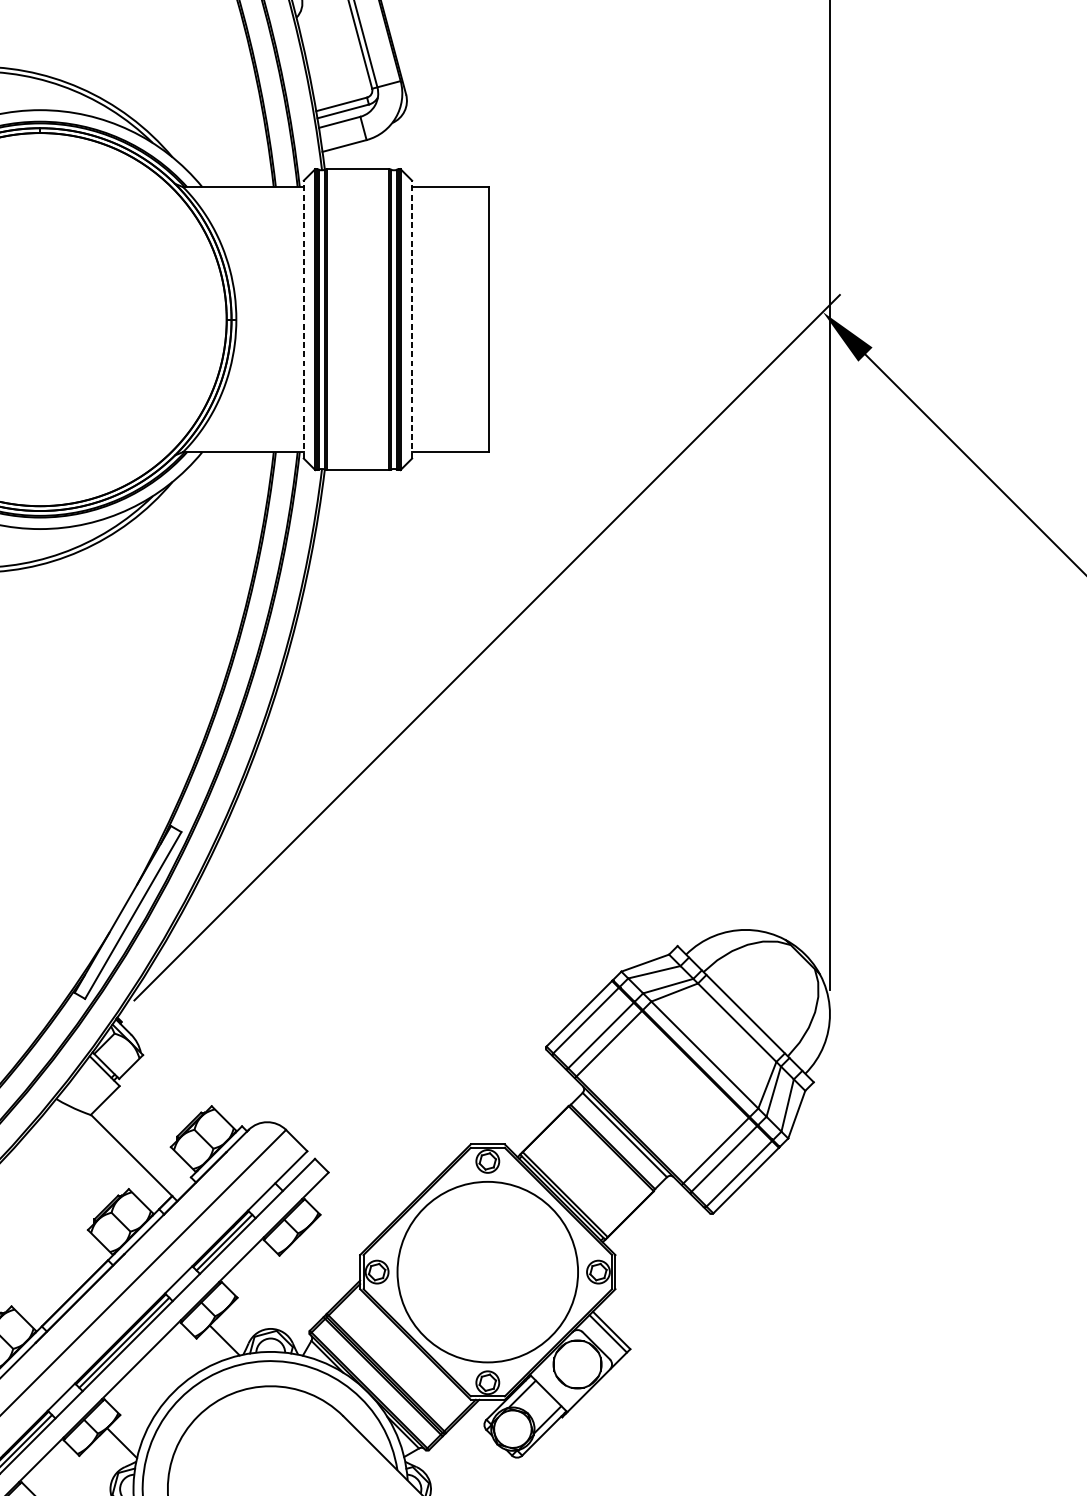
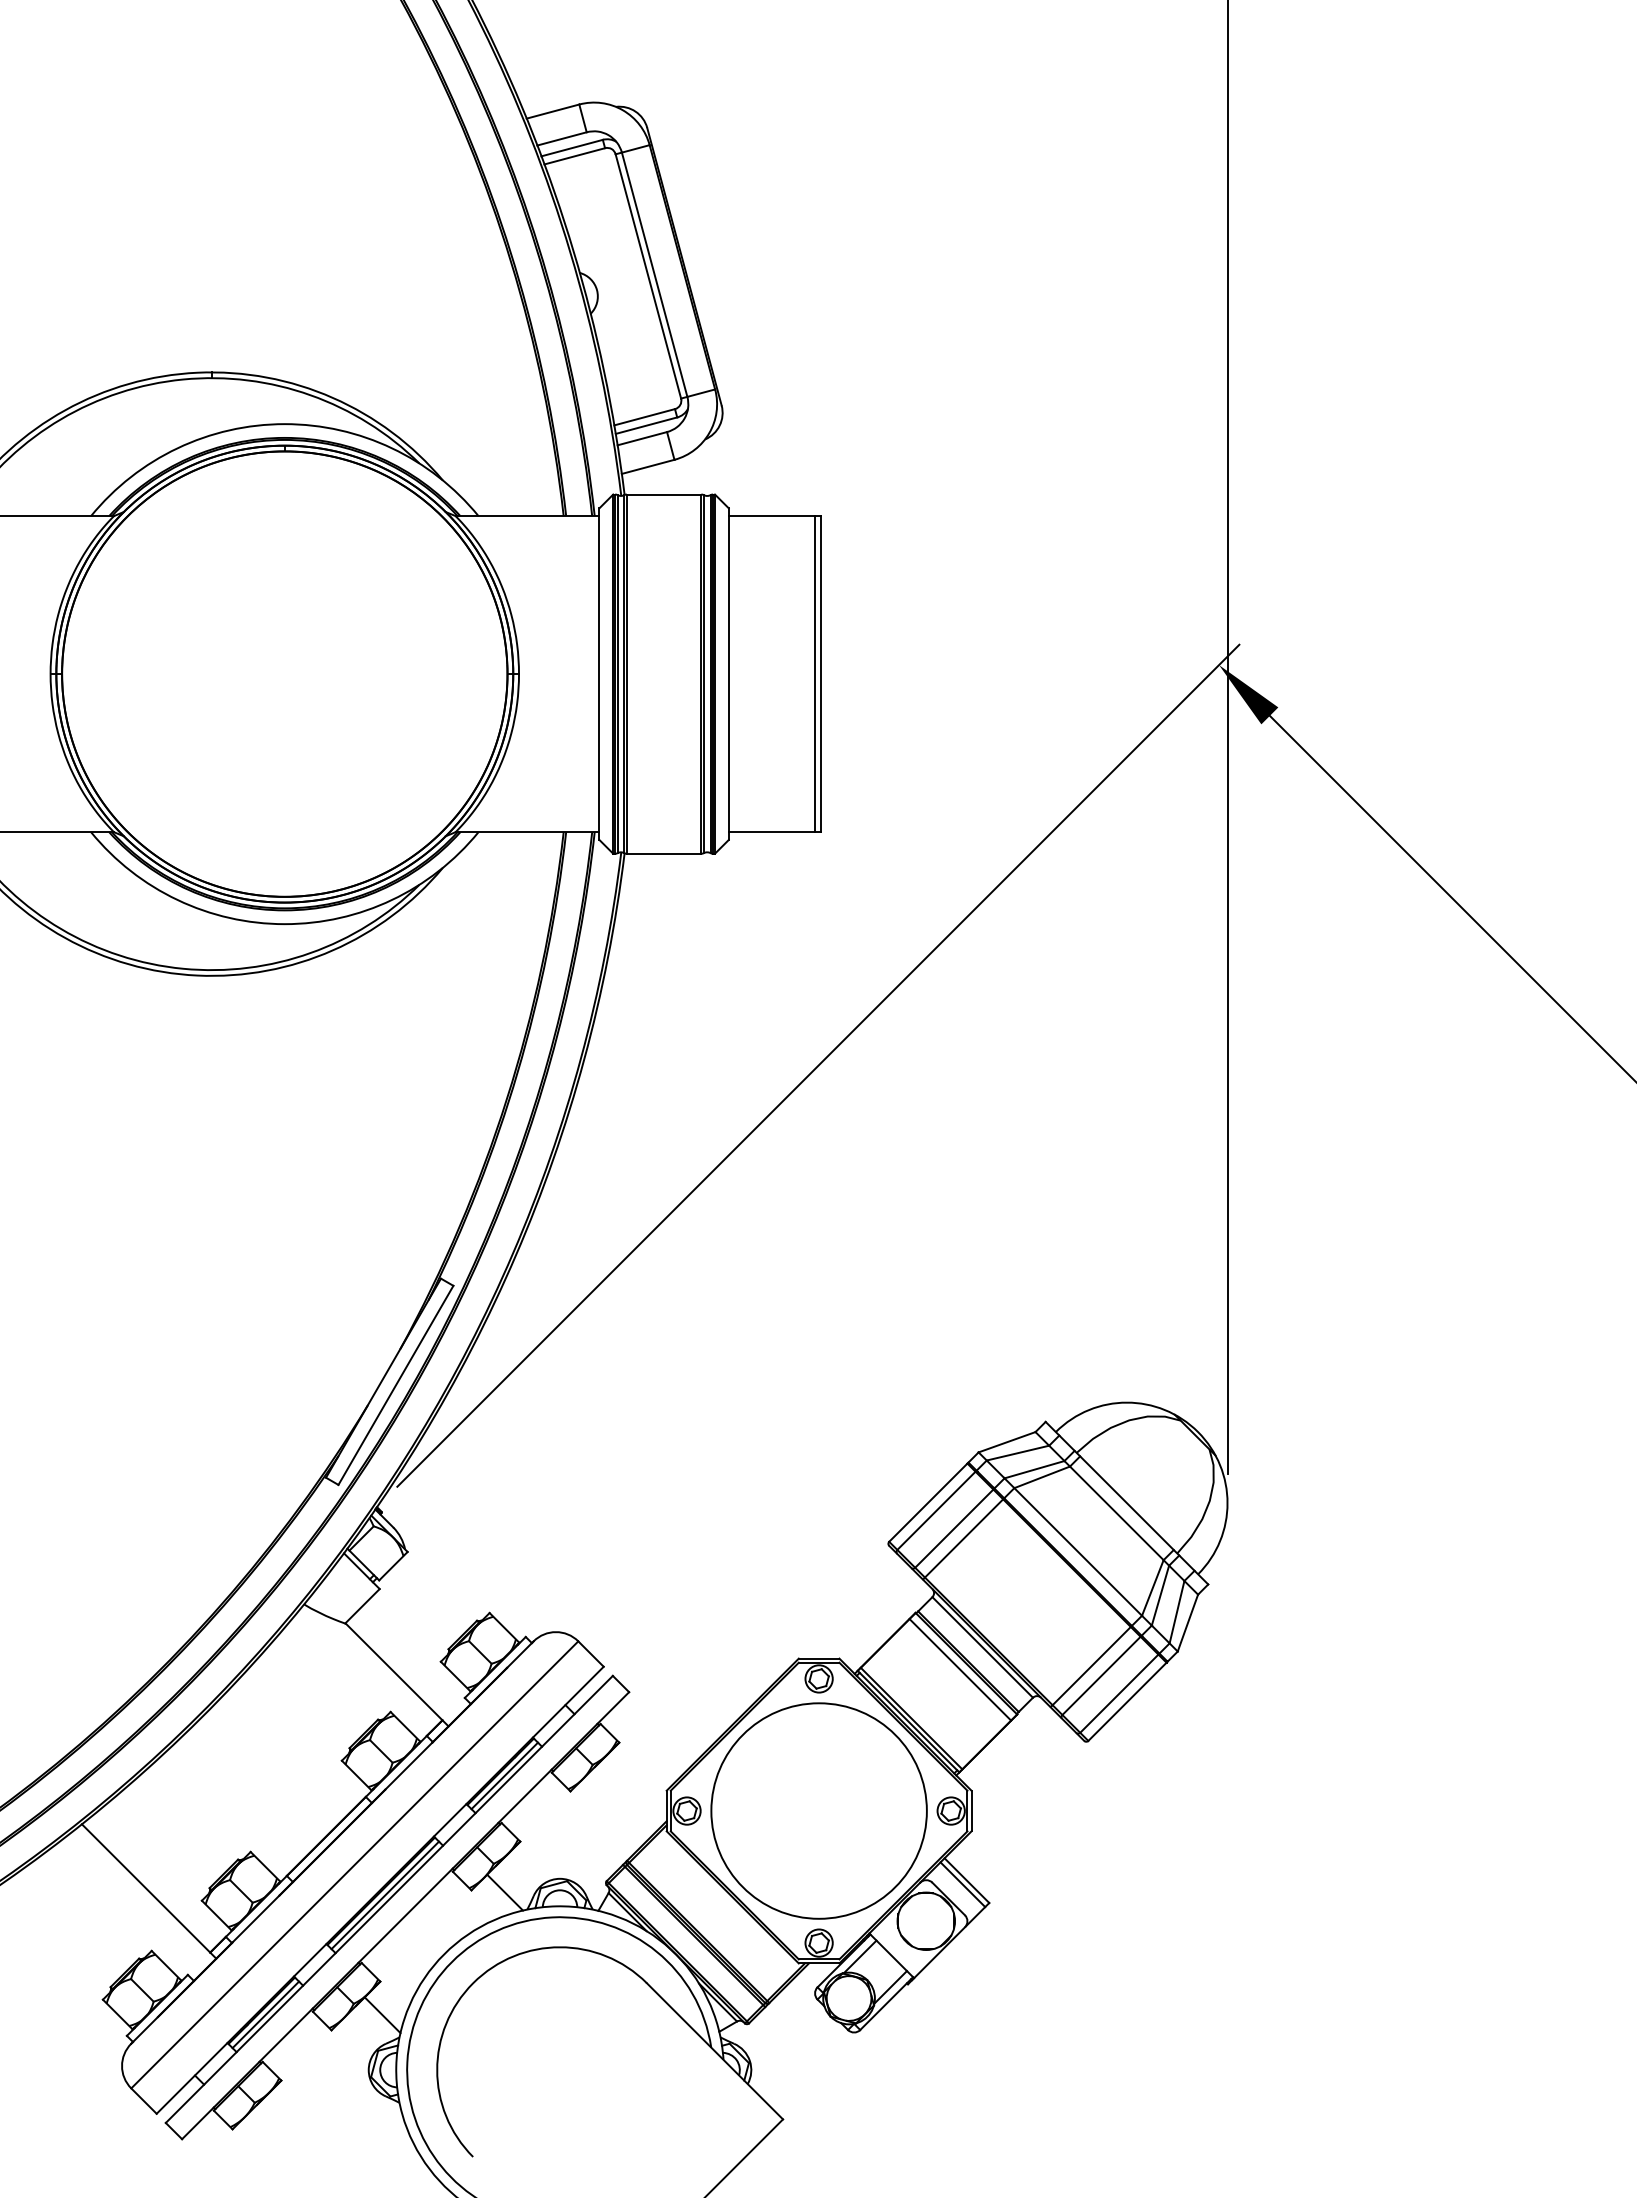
line: (303, 319) -> (599, 674), dashed -> solid
line: (411, 319) -> (728, 674), dashed -> solid
line: (484, 319) -> (815, 674), added
line: (606, 1153) -> (960, 1669), added

